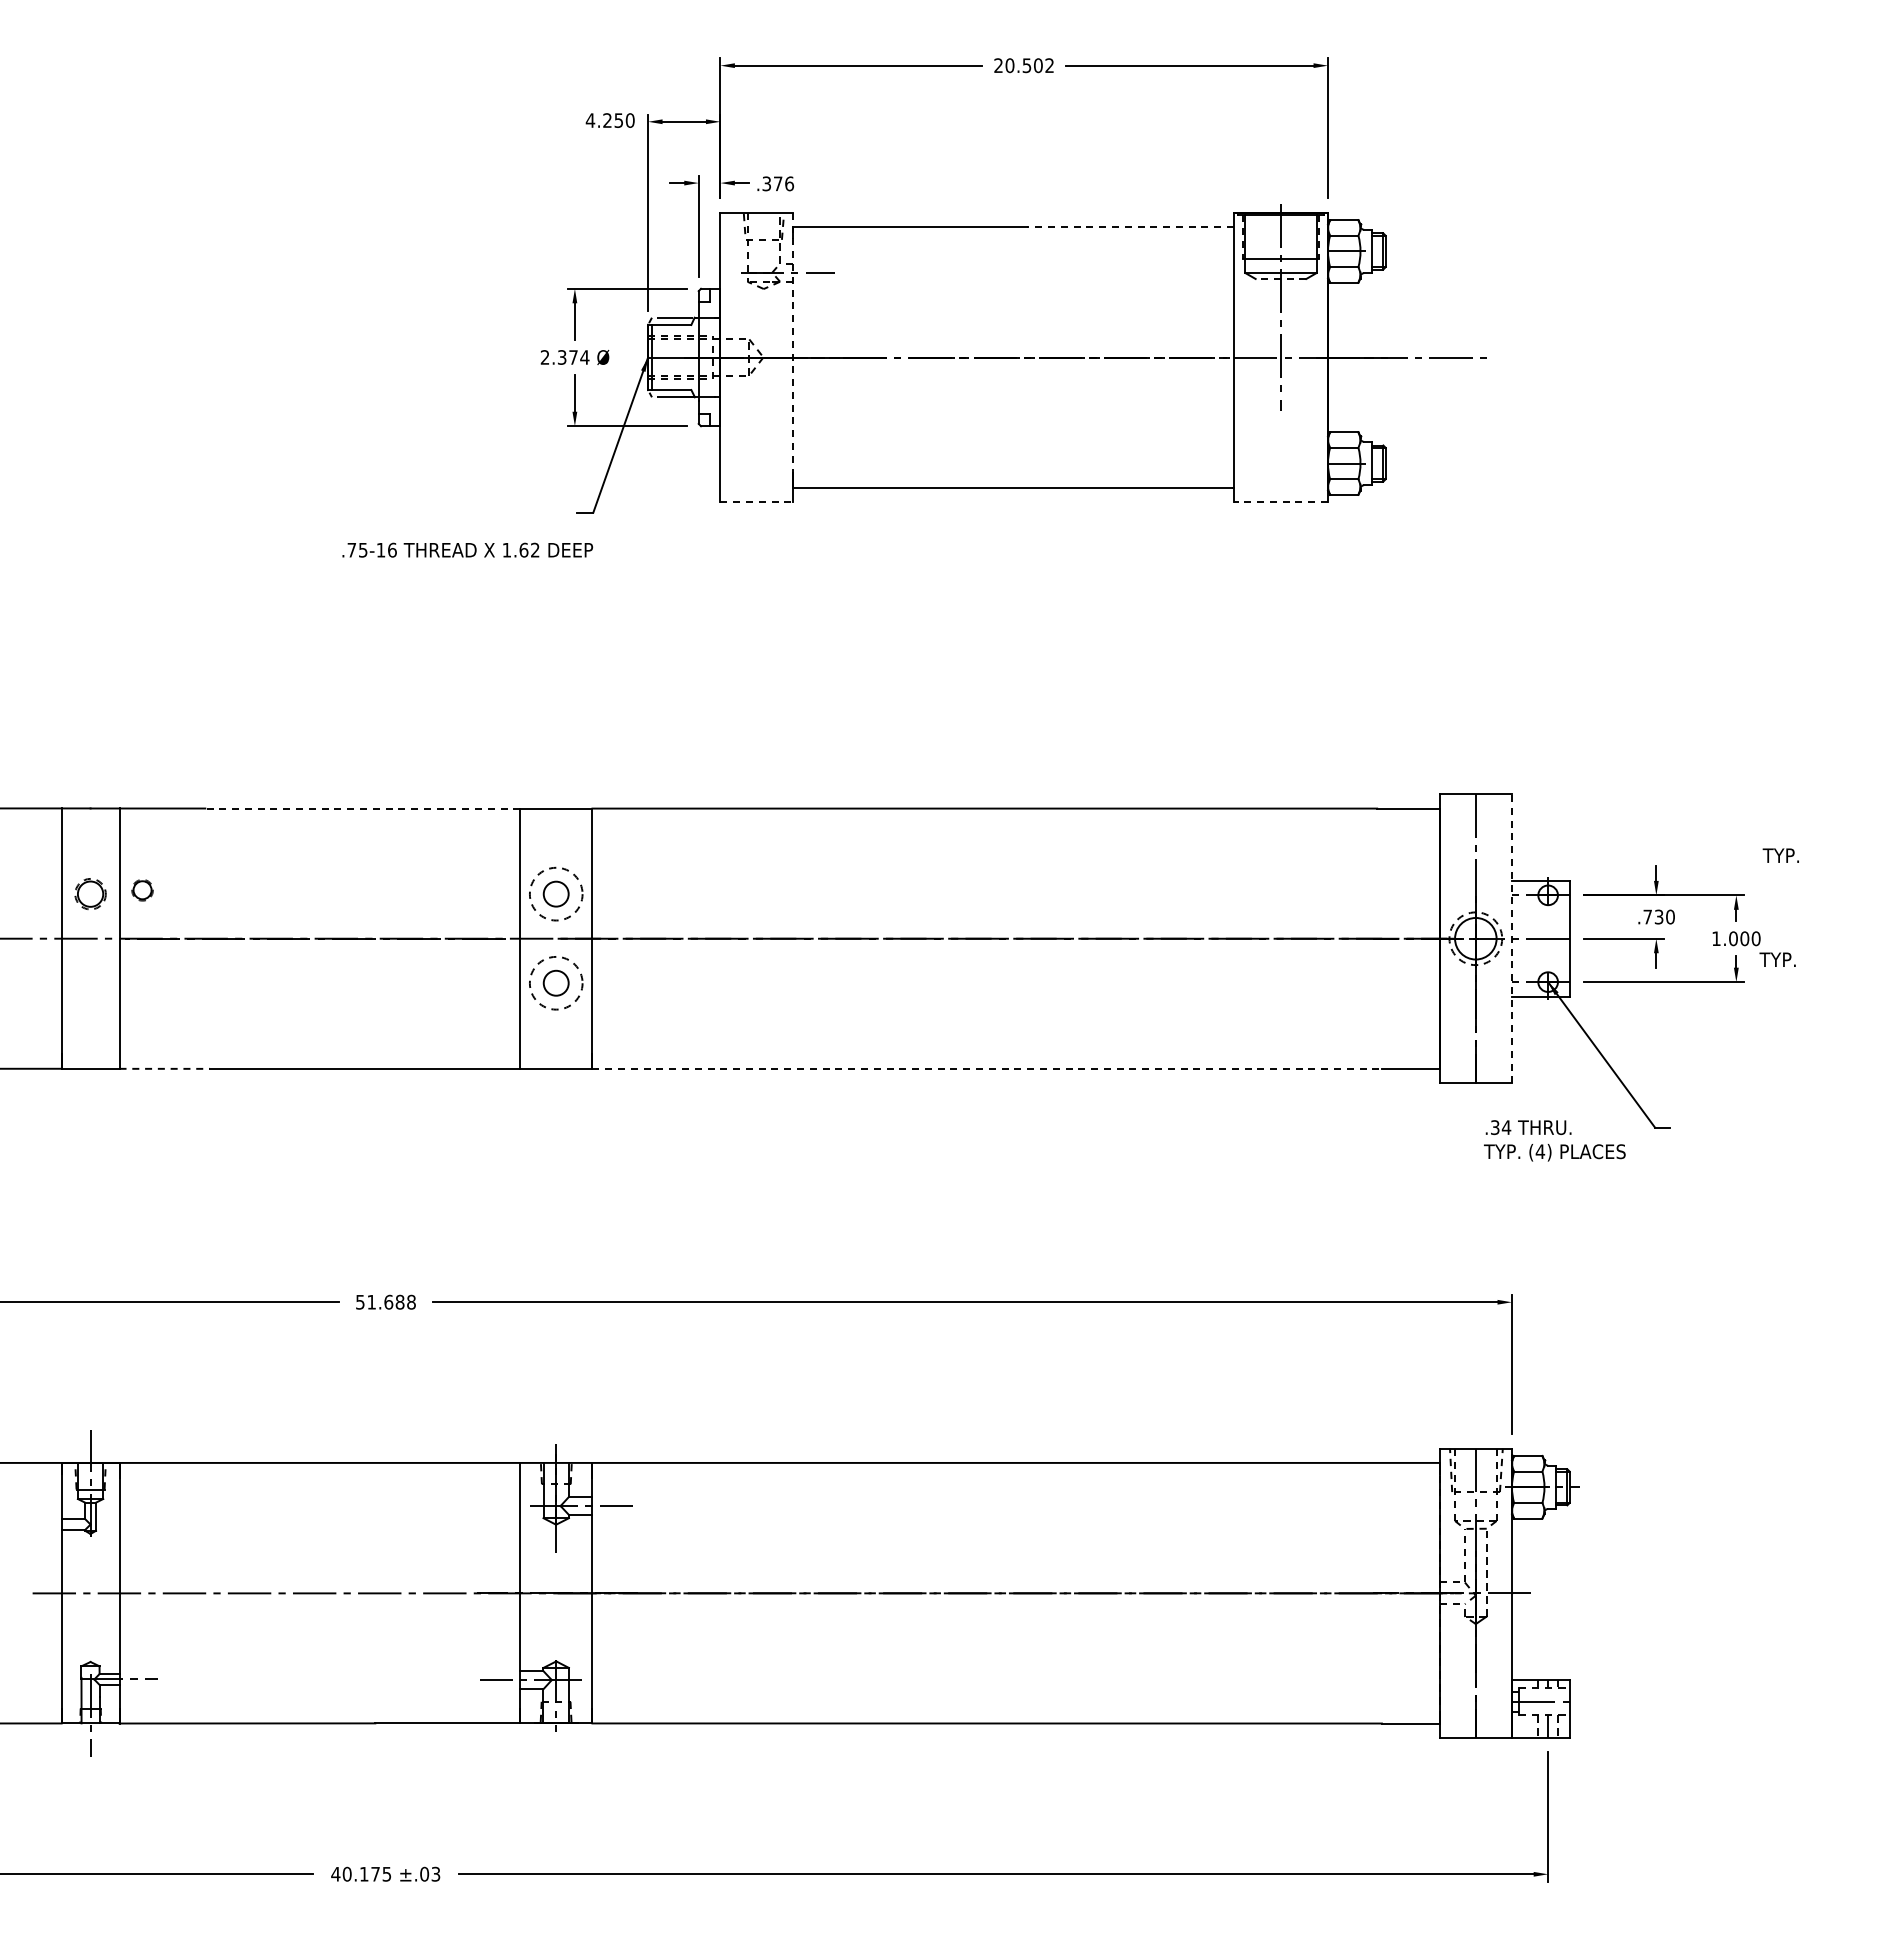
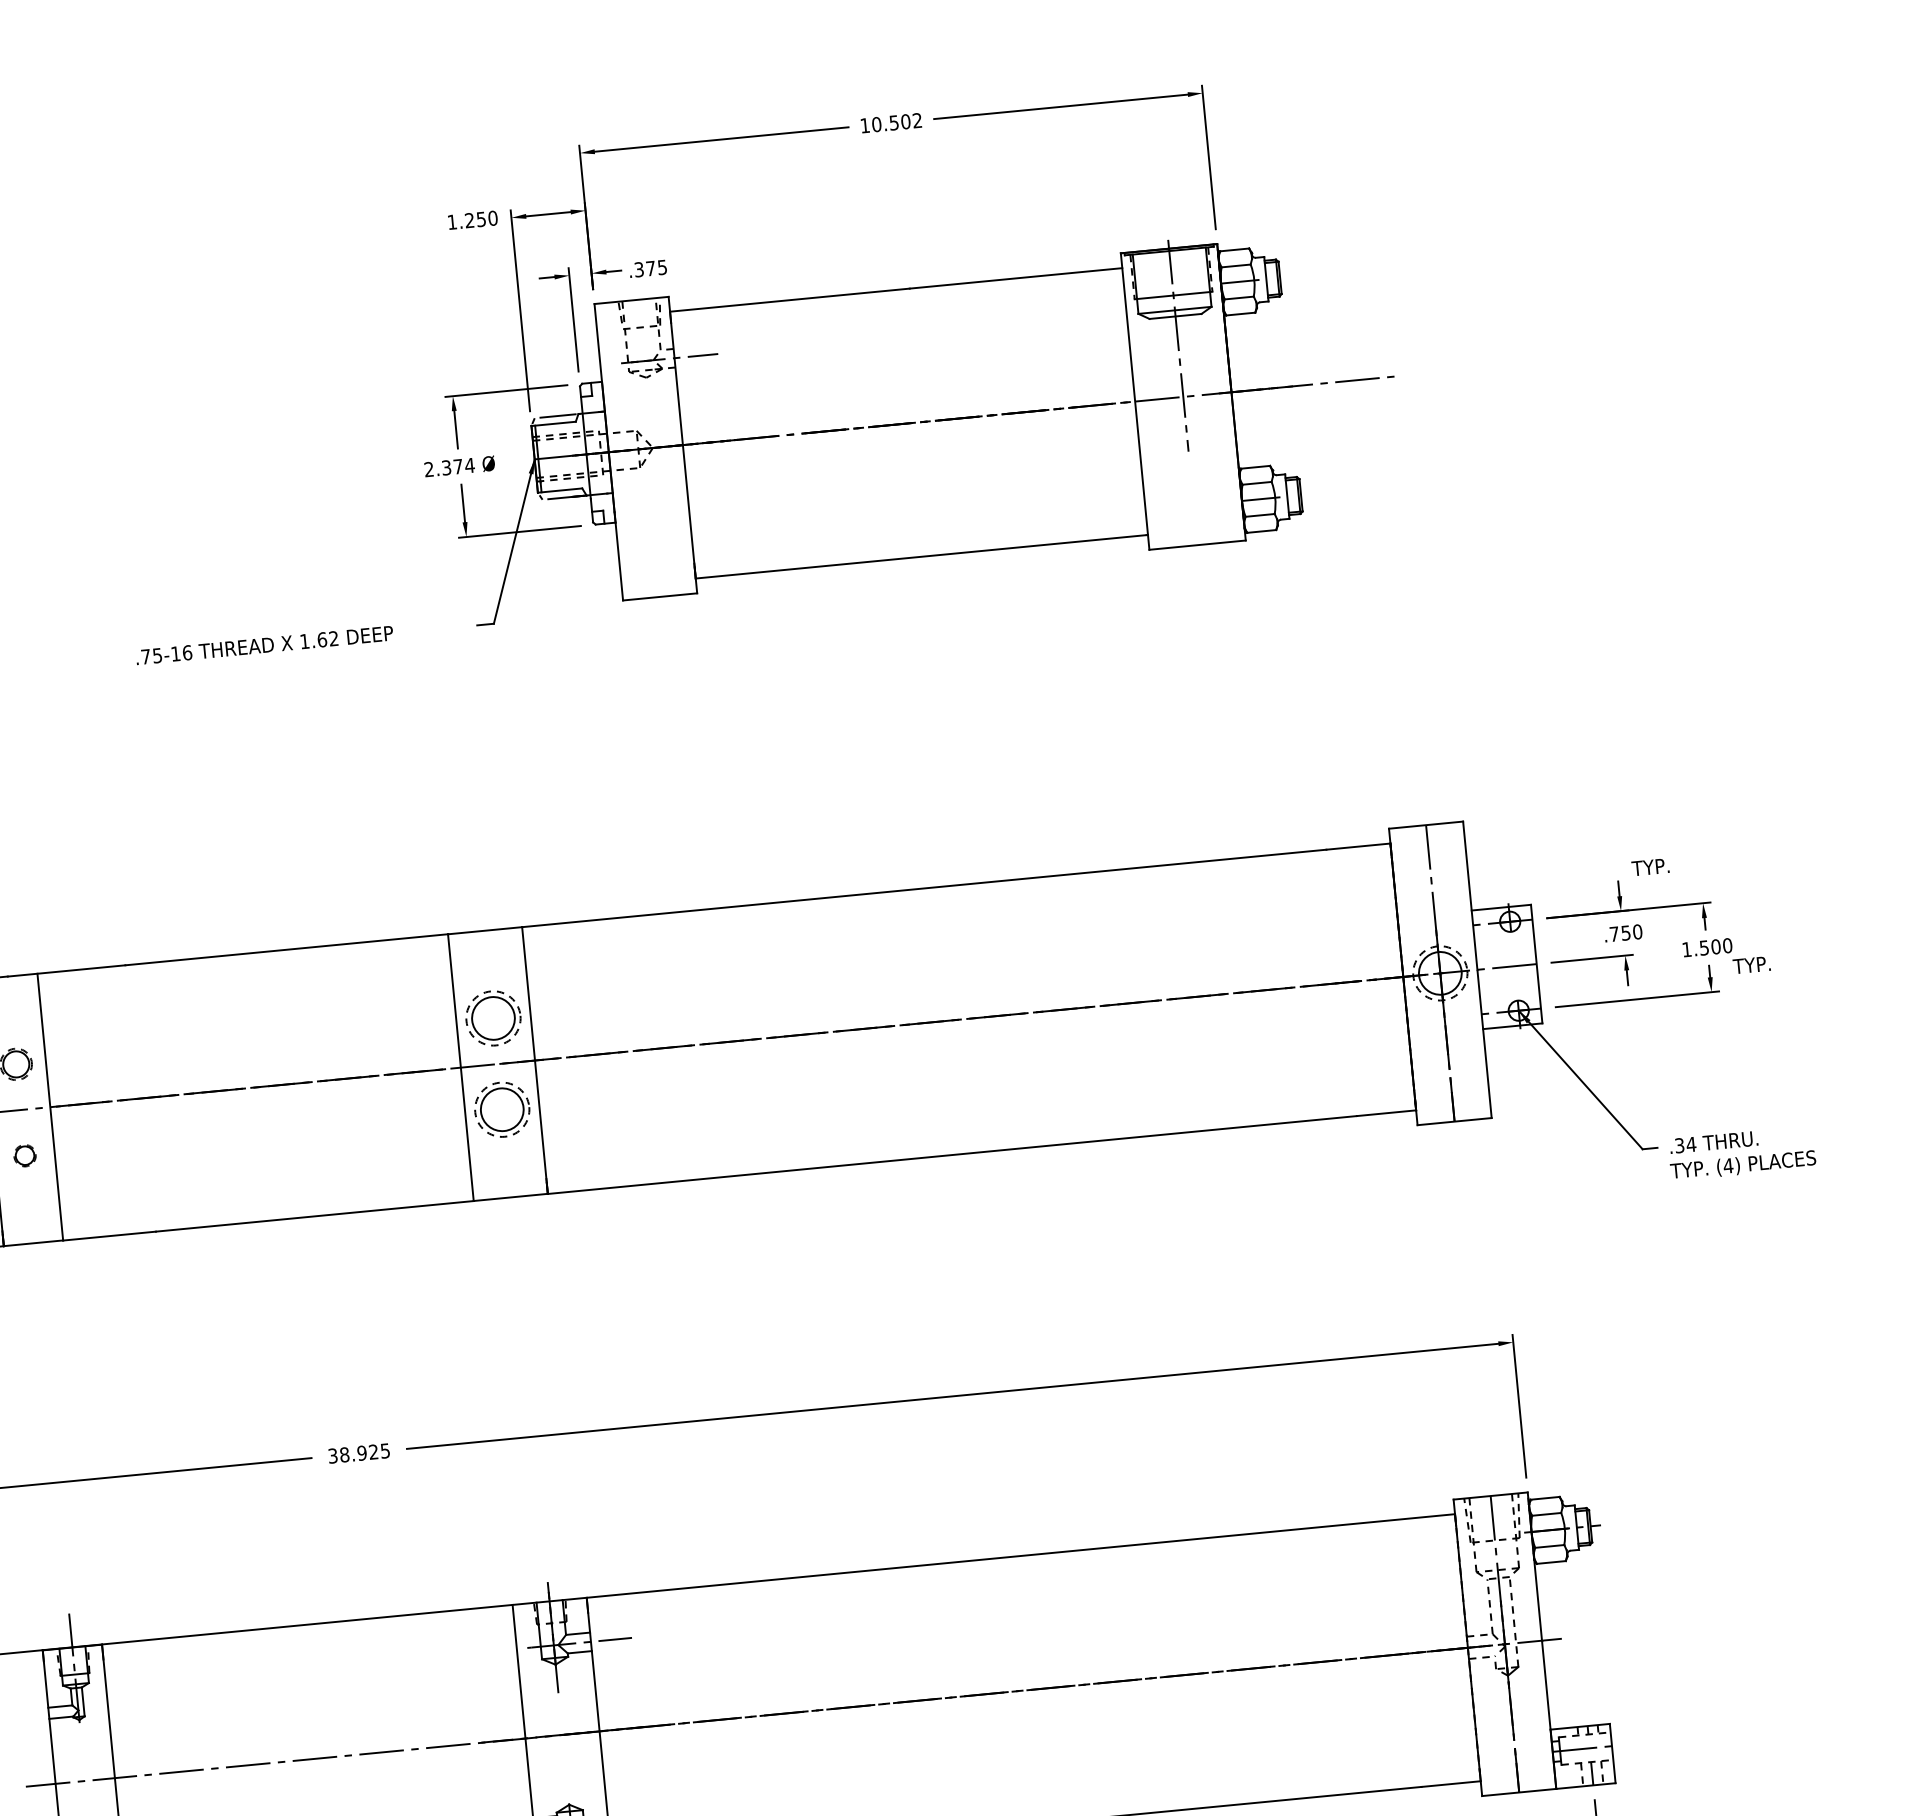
text: (998, 65) -> (864, 125), 20.502 -> 10.502
text: (590, 120) -> (452, 222), 4.250 -> 1.250
text: (789, 183) -> (662, 267), .376 -> .375
line: (1130, 227) -> (1016, 278), dashed -> solid
line: (1280, 278) -> (1175, 316), dashed -> solid
line: (792, 350) -> (681, 437), dashed -> solid
line: (757, 502) -> (661, 597), dashed -> solid
line: (1280, 502) -> (1197, 545), dashed -> solid
text: (467, 549) -> (264, 644), moved
line: (362, 808) -> (286, 949), dashed -> solid
text: (1780, 855) -> (1650, 867), moved
circle: (142, 890) -> (24, 1155), moved
circle: (556, 893) -> (493, 1017), size x1.67
text: (1659, 916) -> (1626, 932), .730 -> .750
line: (1511, 938) -> (1476, 969), dashed -> solid
text: (1733, 938) -> (1704, 947), 1.000 -> 1.500
circle: (556, 983) -> (502, 1109), size x1.67
line: (165, 1068) -> (110, 1235), dashed -> solid
line: (987, 1068) -> (952, 1154), dashed -> solid
text: (1554, 1140) -> (1741, 1153), moved
text: (385, 1301) -> (358, 1452), 51.688 -> 38.925

